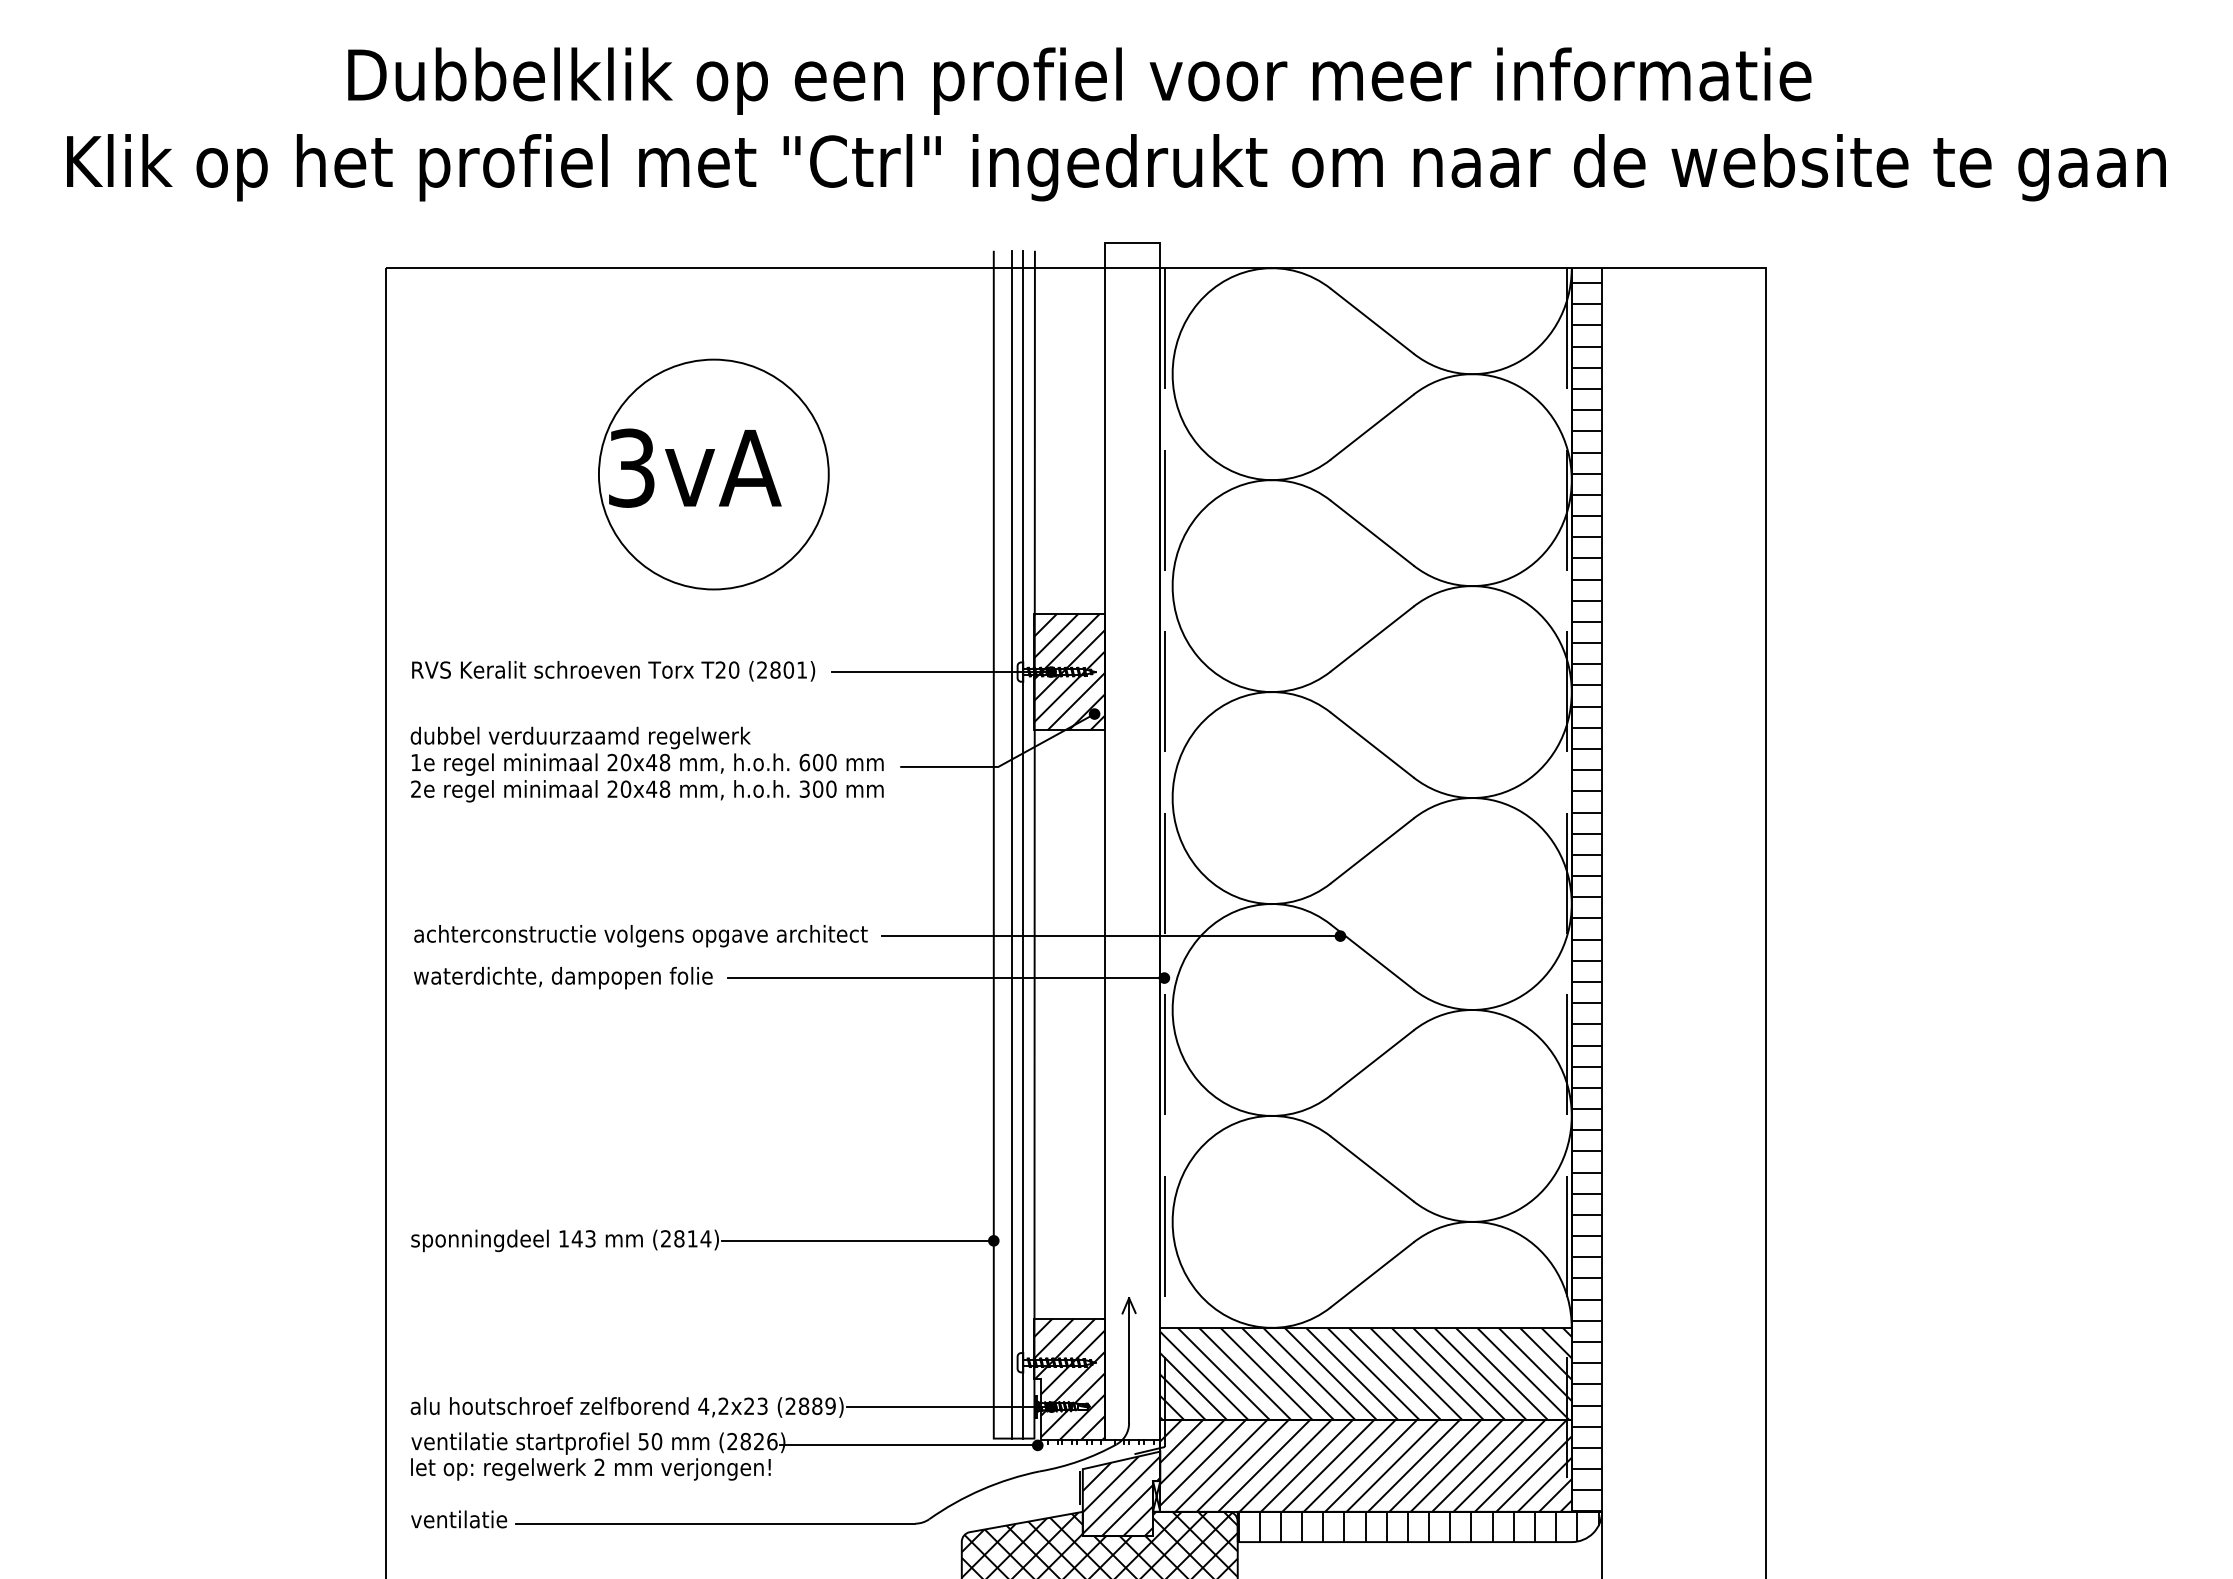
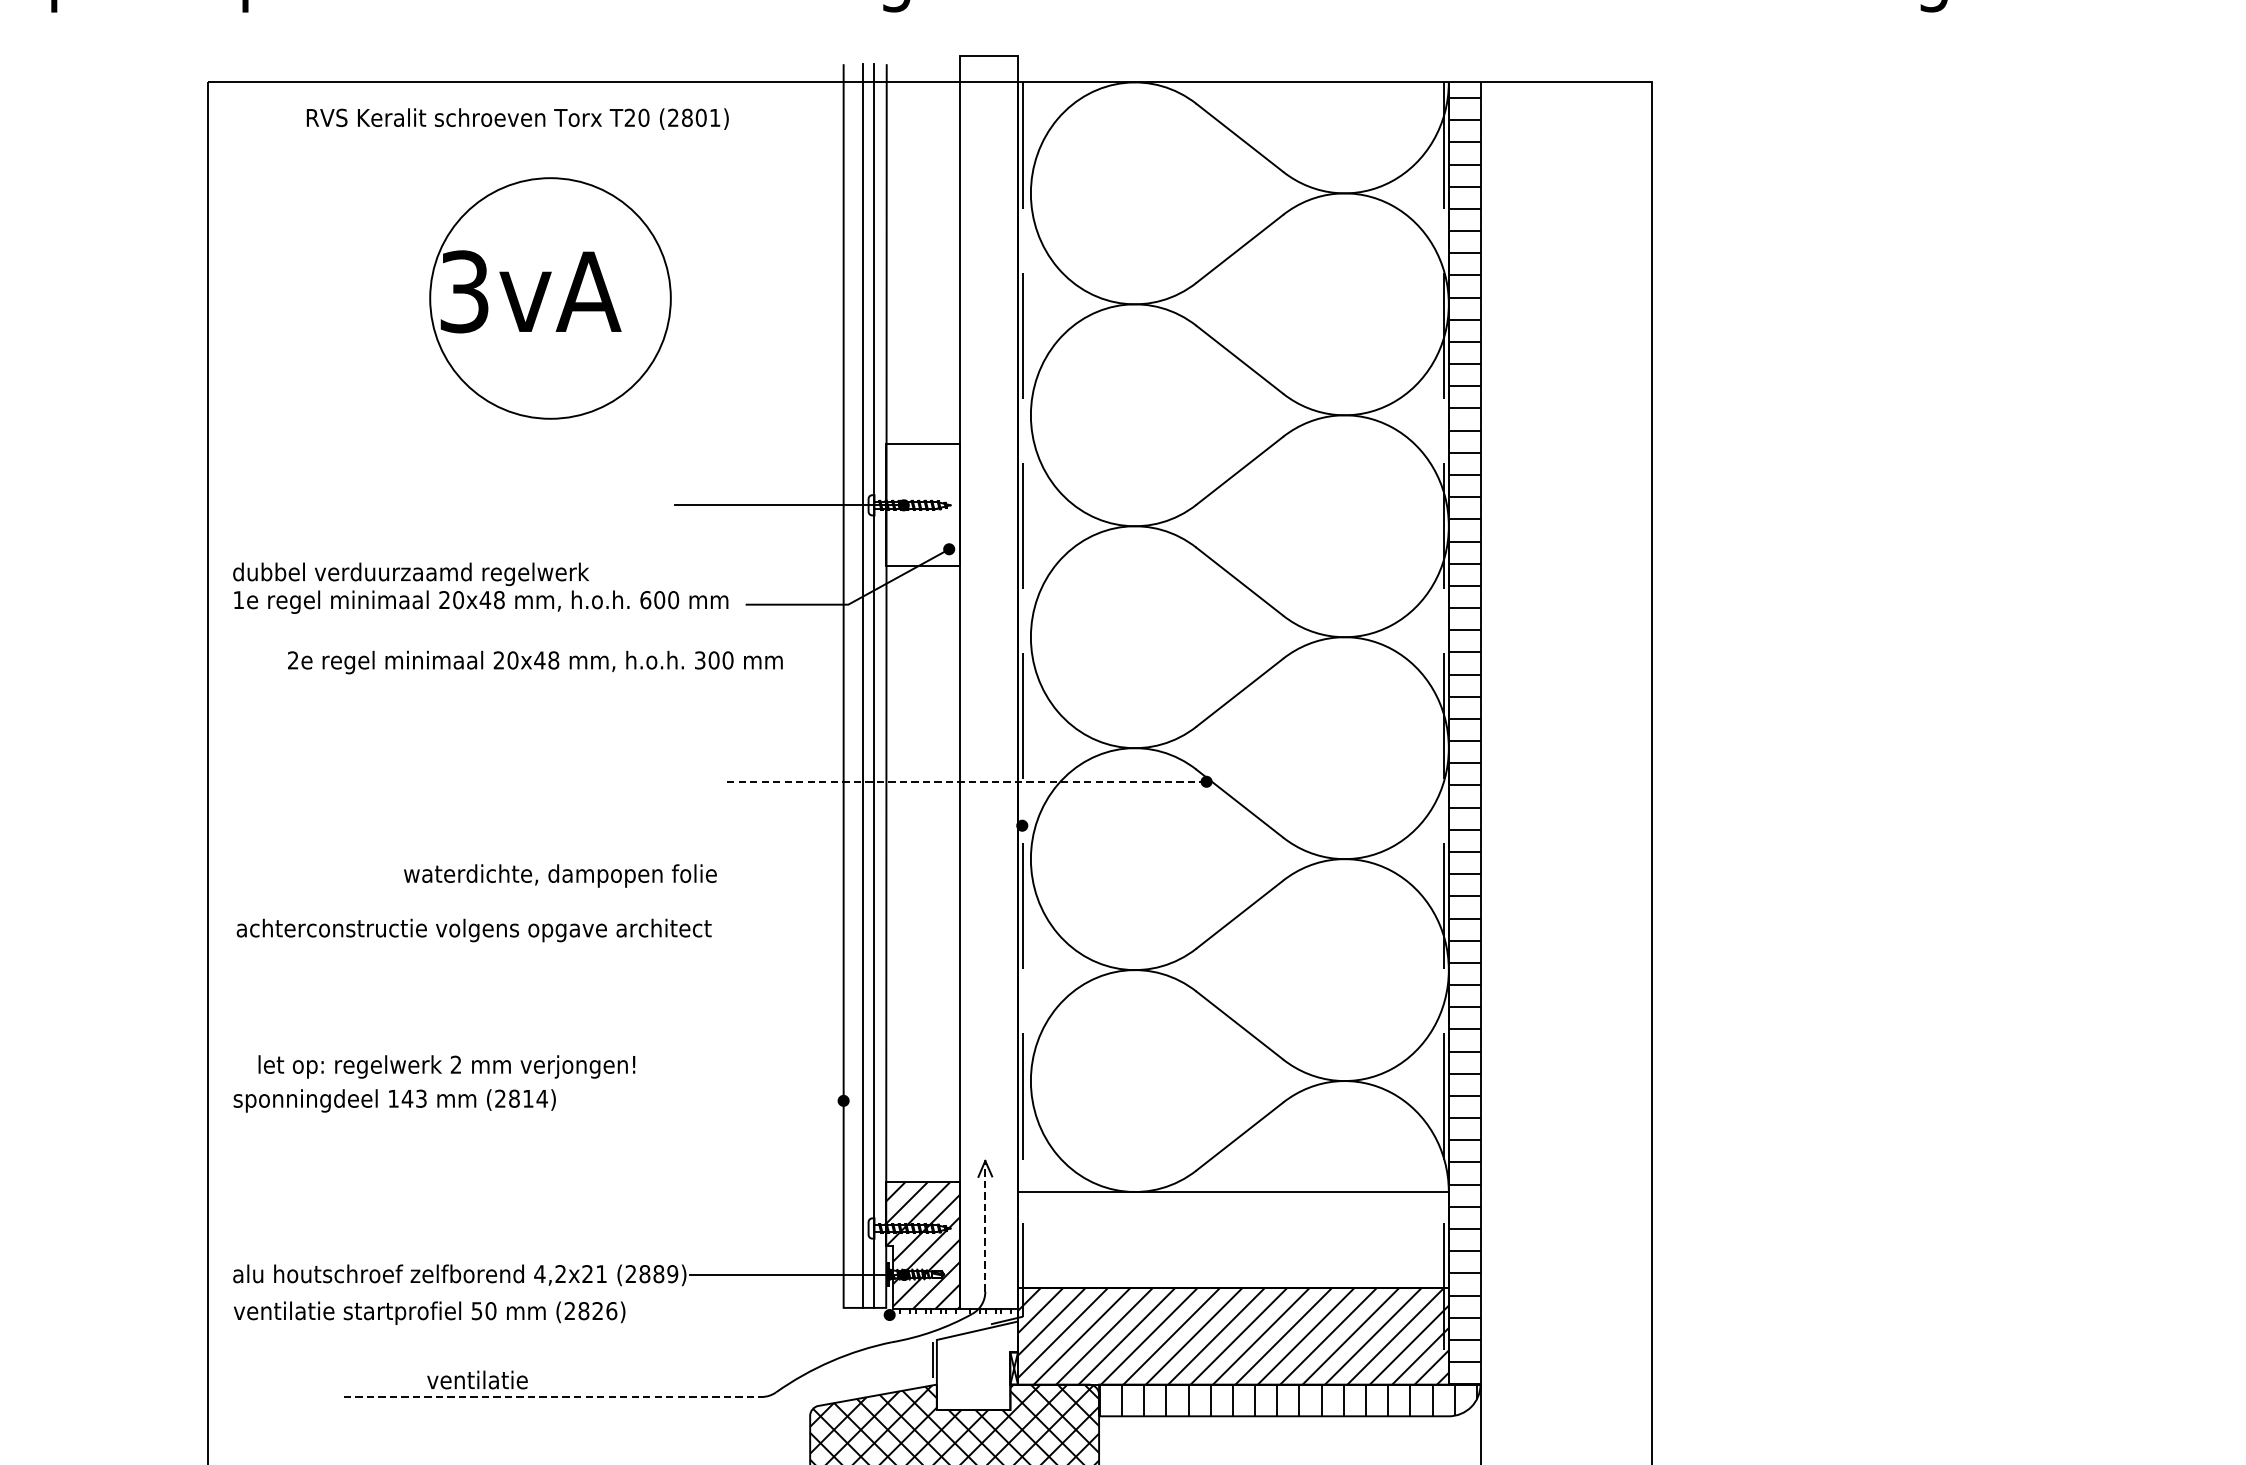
text: (613, 671) -> (517, 119), moved
hatch: (1069, 672) -> (922, 505), removed
text: (647, 791) -> (535, 662), moved
text: (640, 936) -> (473, 930), moved
line: (1110, 936) -> (965, 782), solid -> dashed
text: (563, 978) -> (560, 876), moved
line: (946, 978) -> (794, 826), removed
line: (857, 1240) -> (700, 1100), removed
line: (1129, 1360) -> (985, 1226), solid -> dashed
hatch: (1365, 1373) -> (1232, 1239), removed
text: (762, 1406) -> (601, 1274), 4,2x23 -> 4,2x21
line: (908, 1445) -> (754, 1315), removed
text: (590, 1469) -> (446, 1066), moved
hatch: (1121, 1496) -> (977, 1368), removed
text: (459, 1519) -> (477, 1380), moved
line: (715, 1523) -> (552, 1396), solid -> dashed

